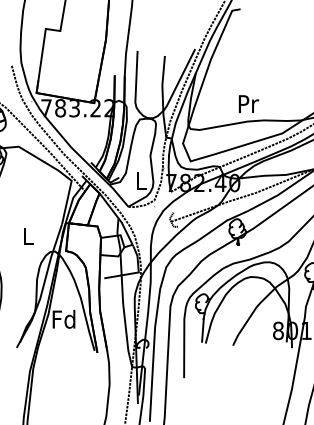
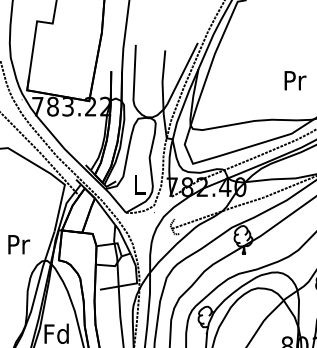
text: (248, 103) -> (295, 80), moved
text: (29, 236) -> (19, 244), L -> Pr

